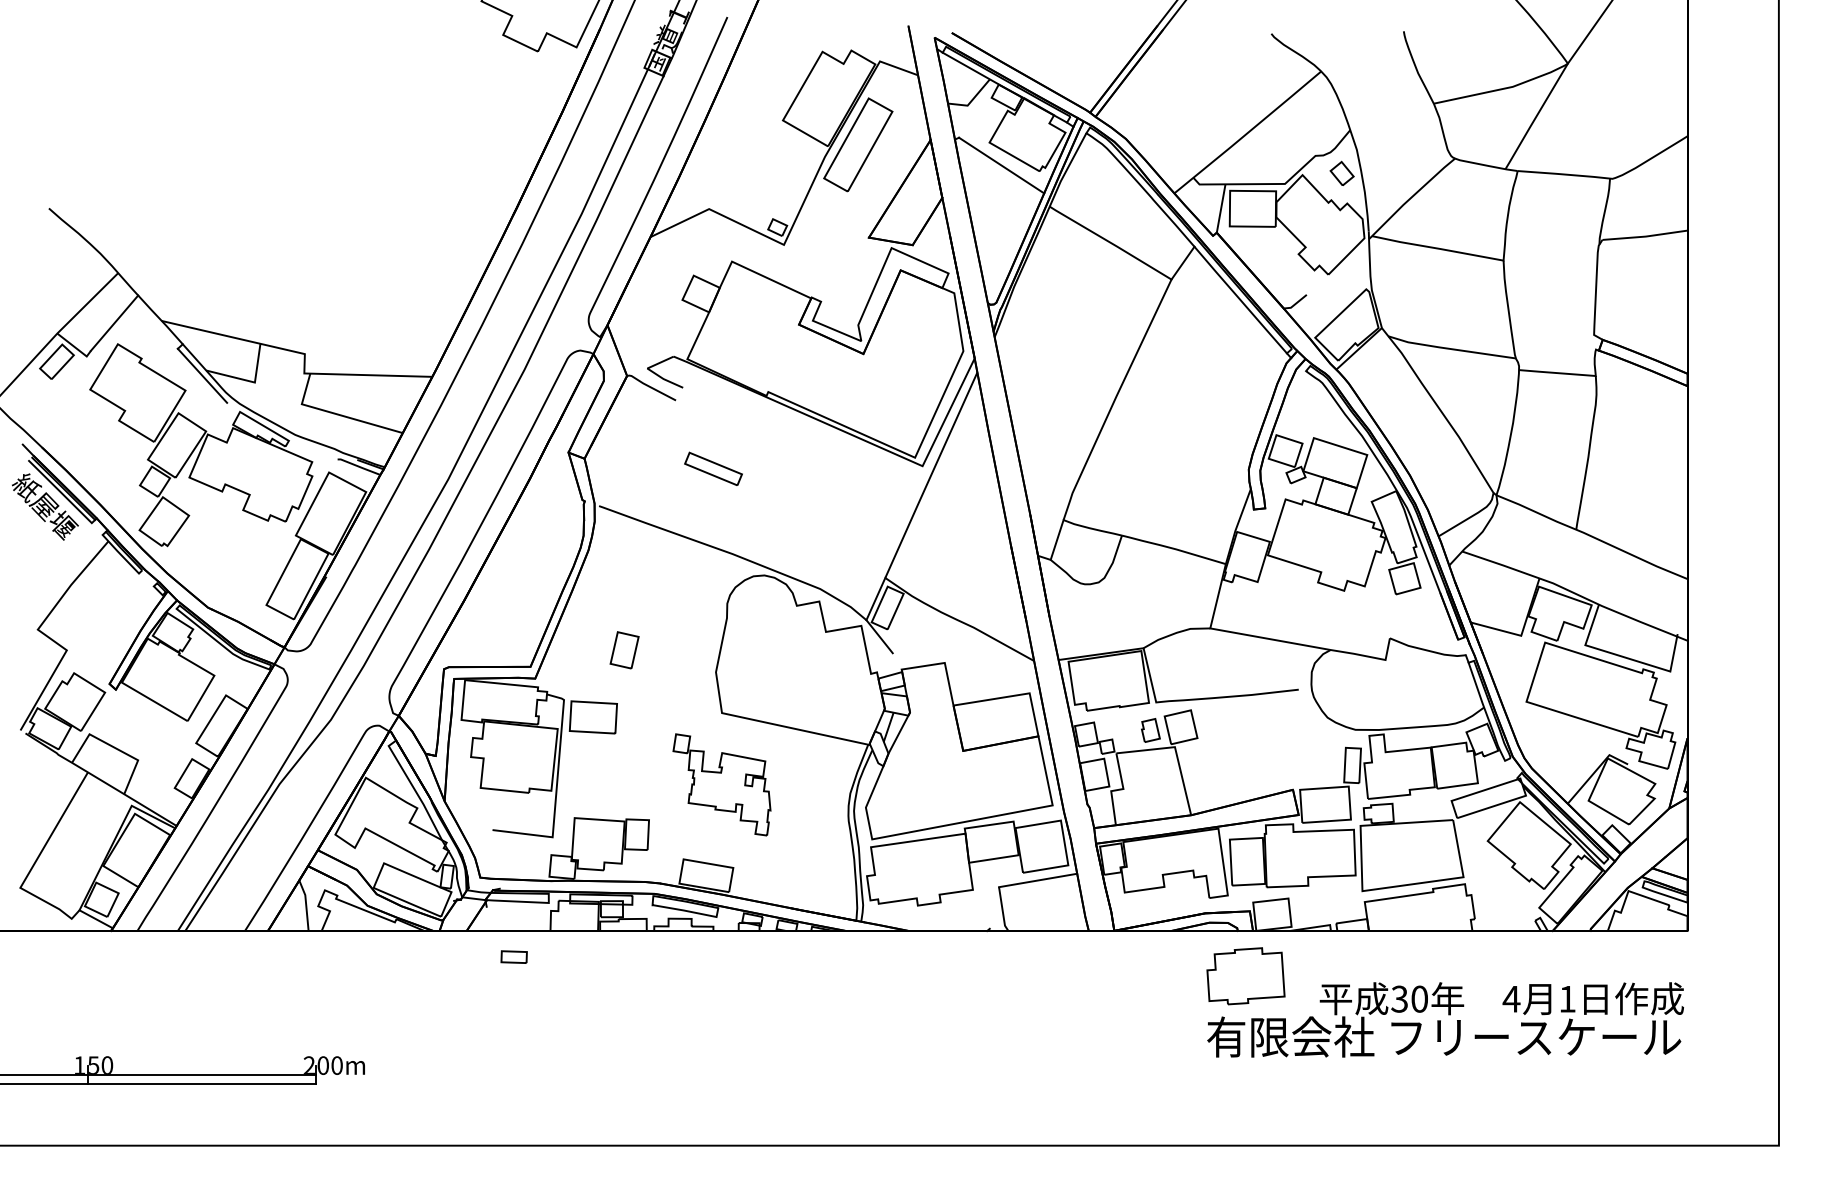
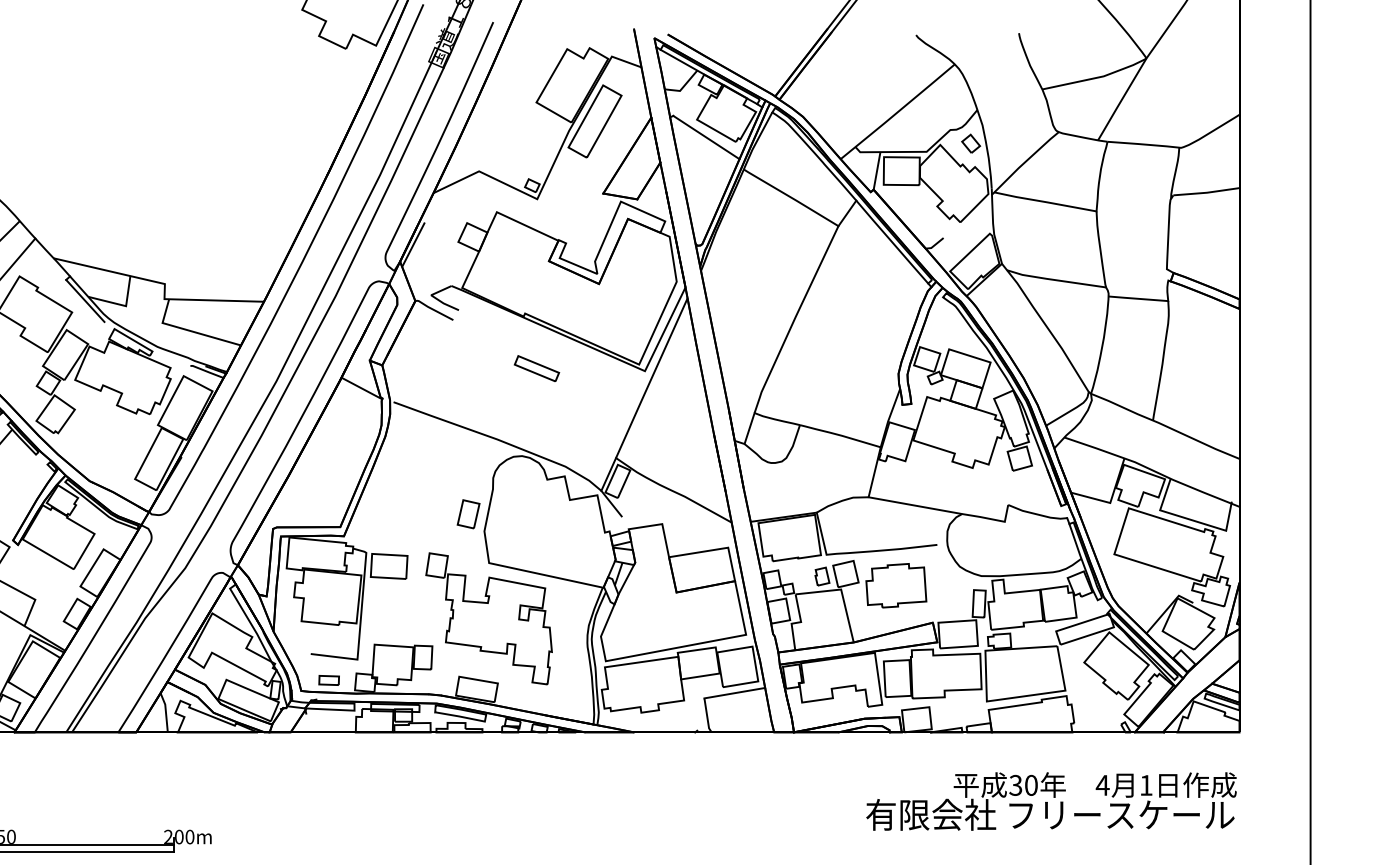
line: (624, 303) -> (413, 244), added
part: (713, 468) -> (536, 368), moved
line: (558, 488) -> (362, 388), added
part: (624, 650) -> (468, 514), moved
part: (721, 784) -> (488, 618), size x1.67
part: (513, 956) -> (328, 679), moved
part: (1245, 976) -> (895, 585), moved

